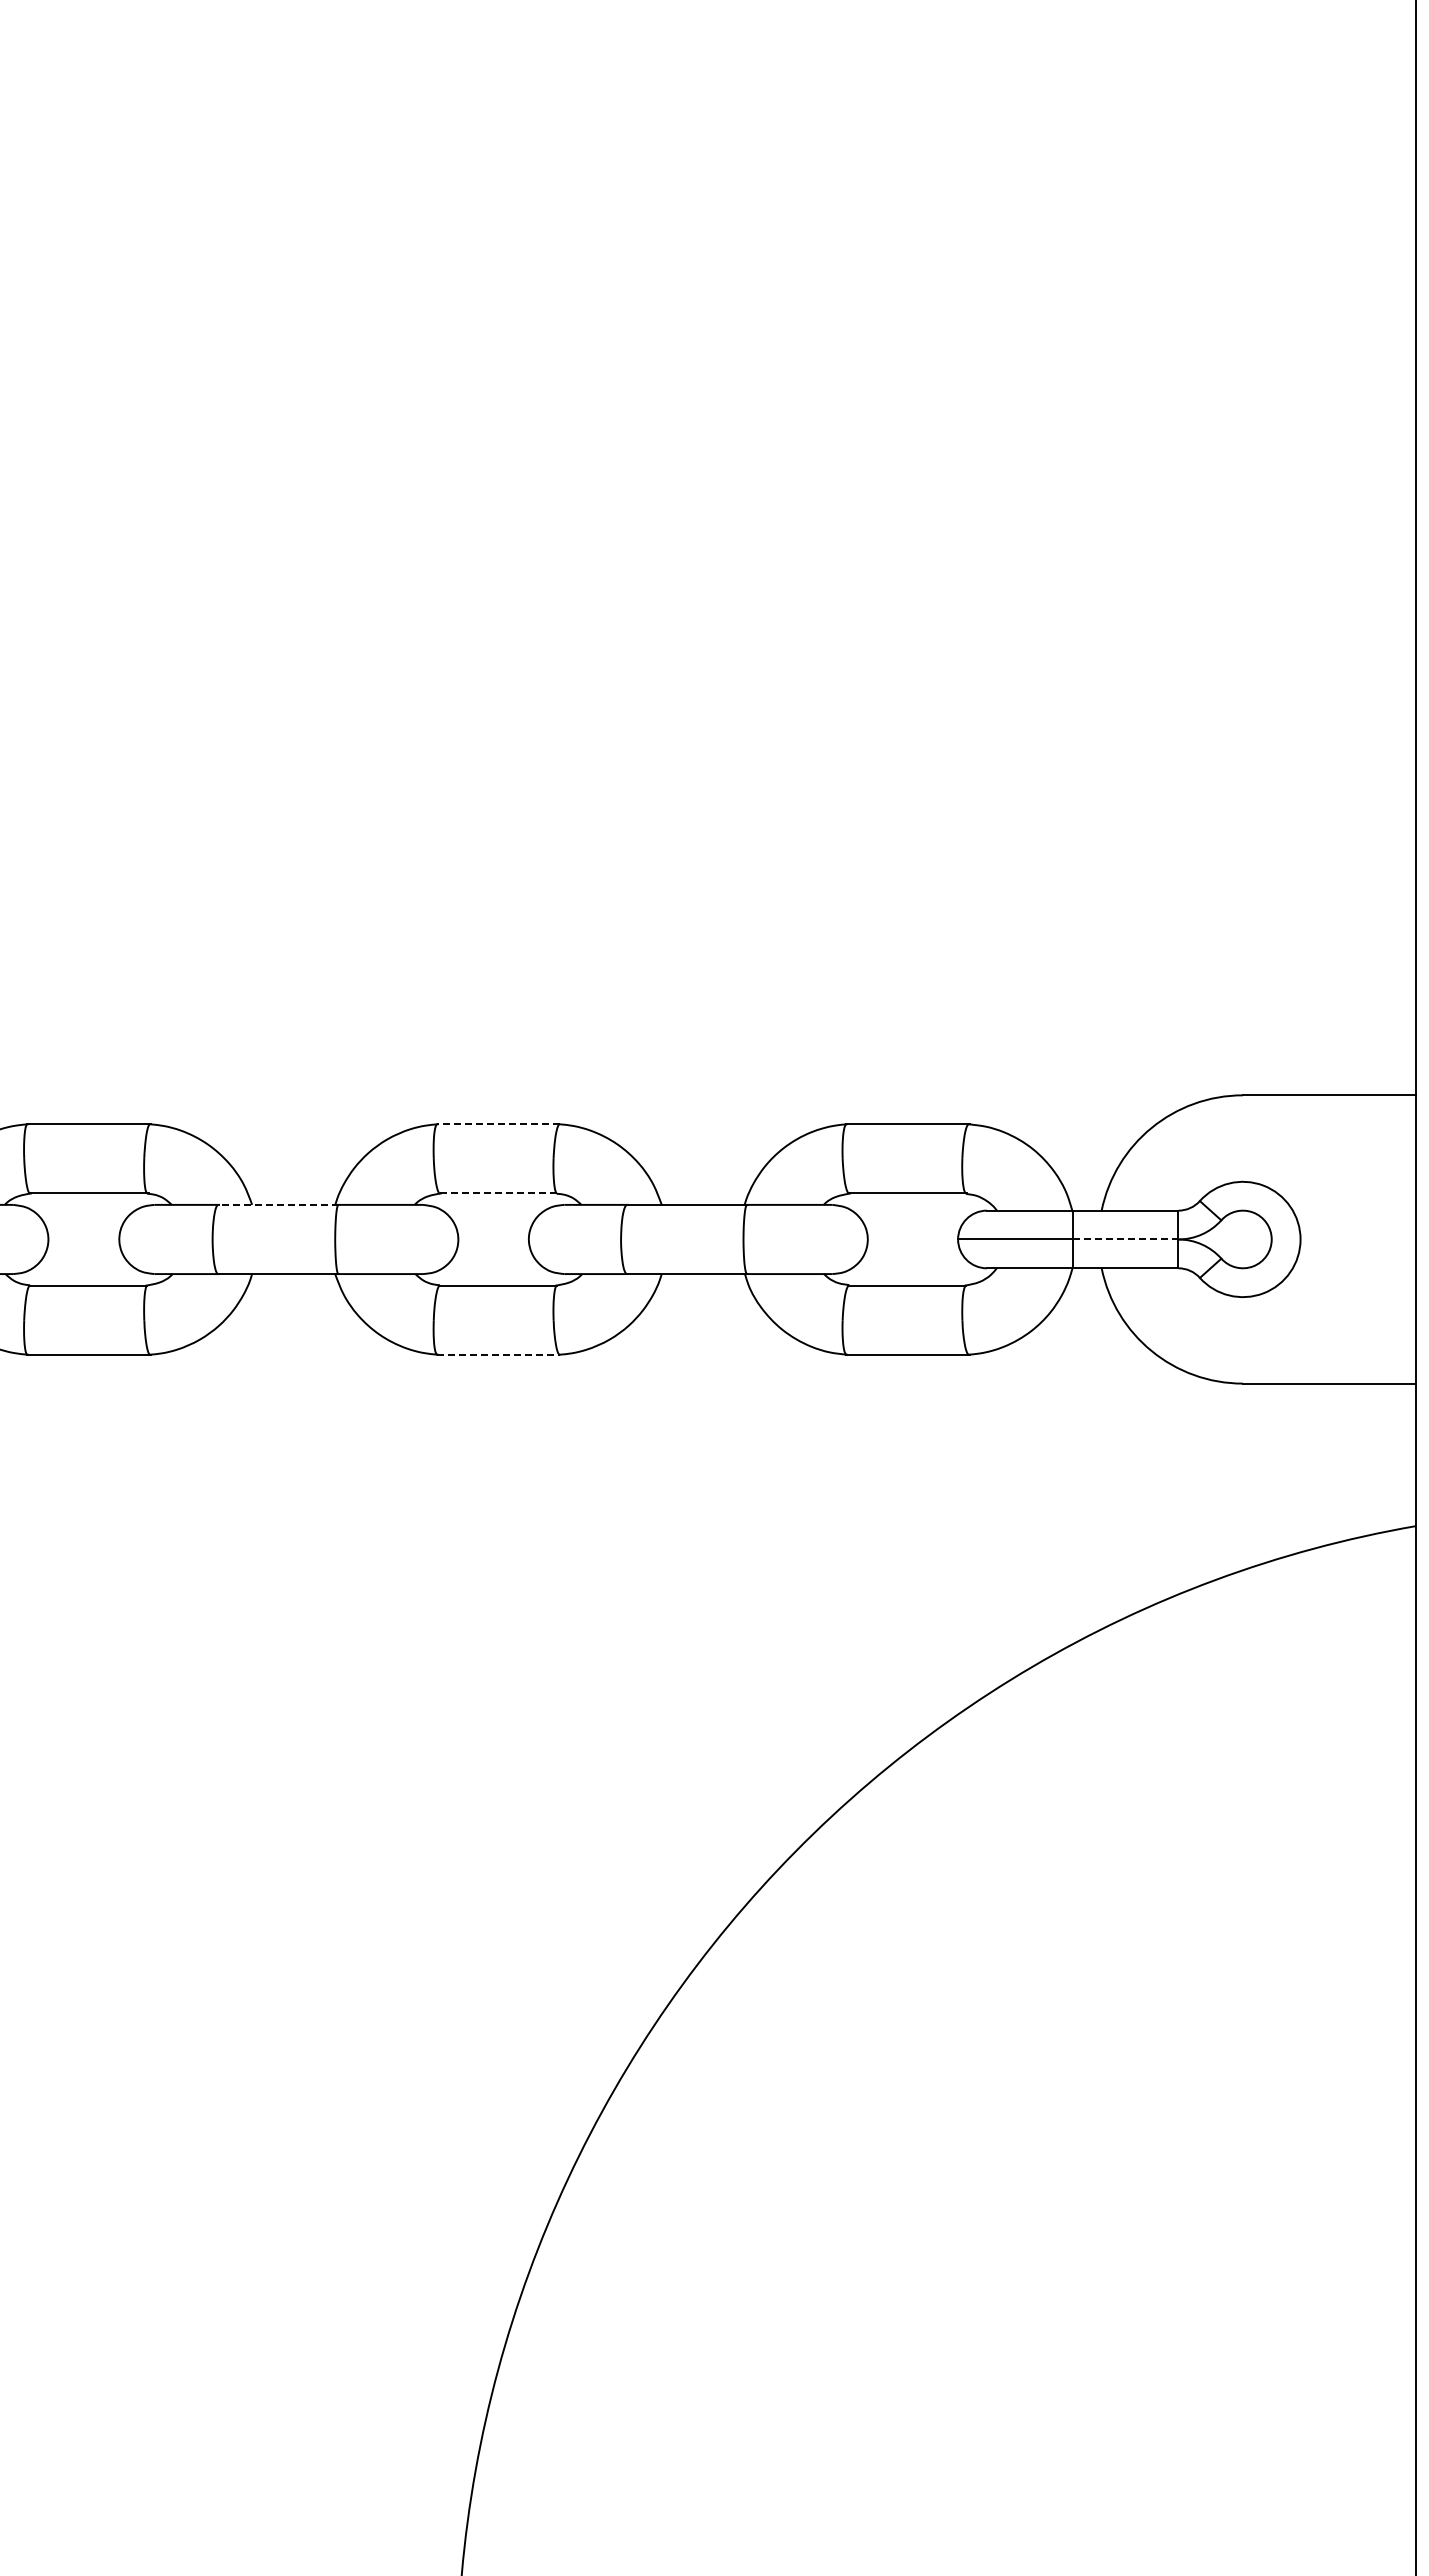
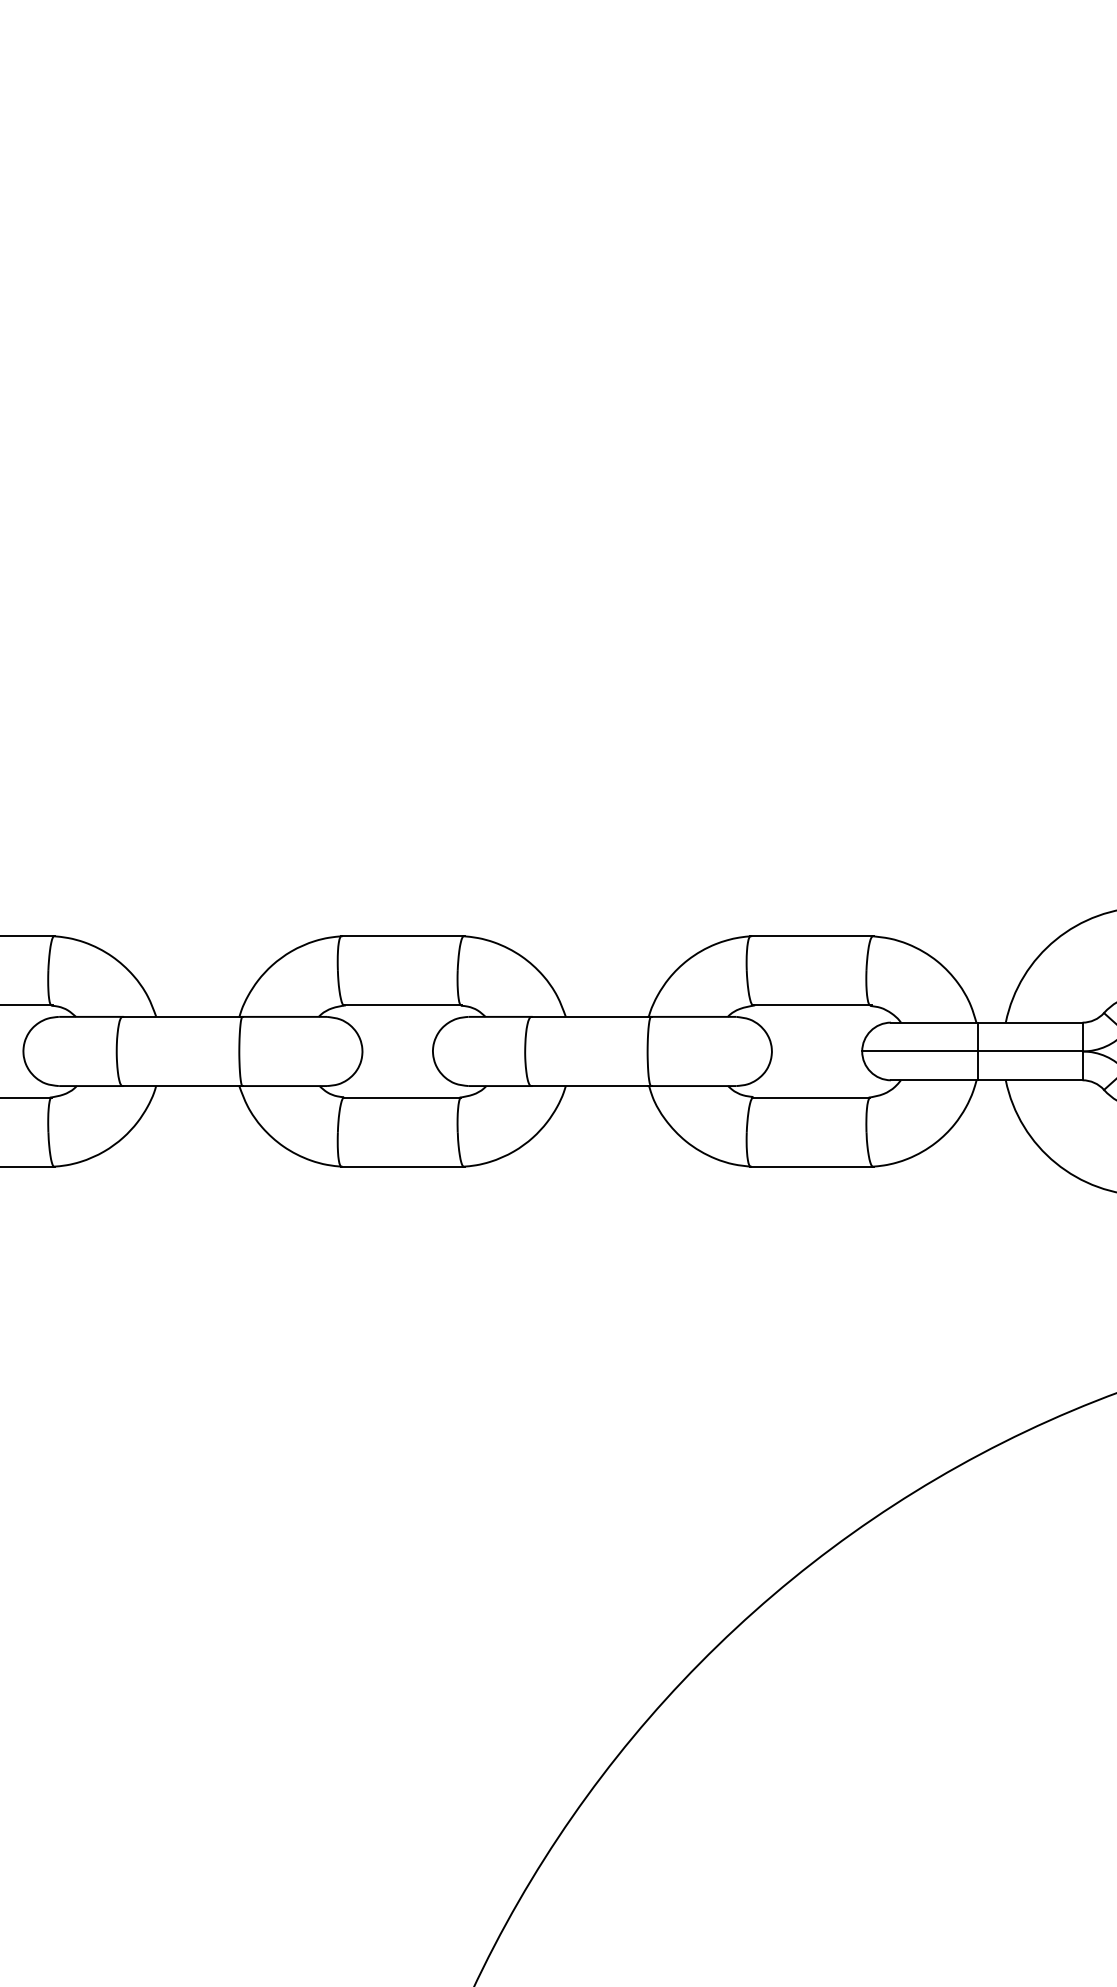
line: (498, 1124) -> (402, 936), dashed -> solid
line: (499, 1193) -> (403, 1005), dashed -> solid
line: (278, 1204) -> (182, 1016), dashed -> solid
line: (1125, 1239) -> (1029, 1051), dashed -> solid
line: (498, 1354) -> (402, 1166), dashed -> solid

